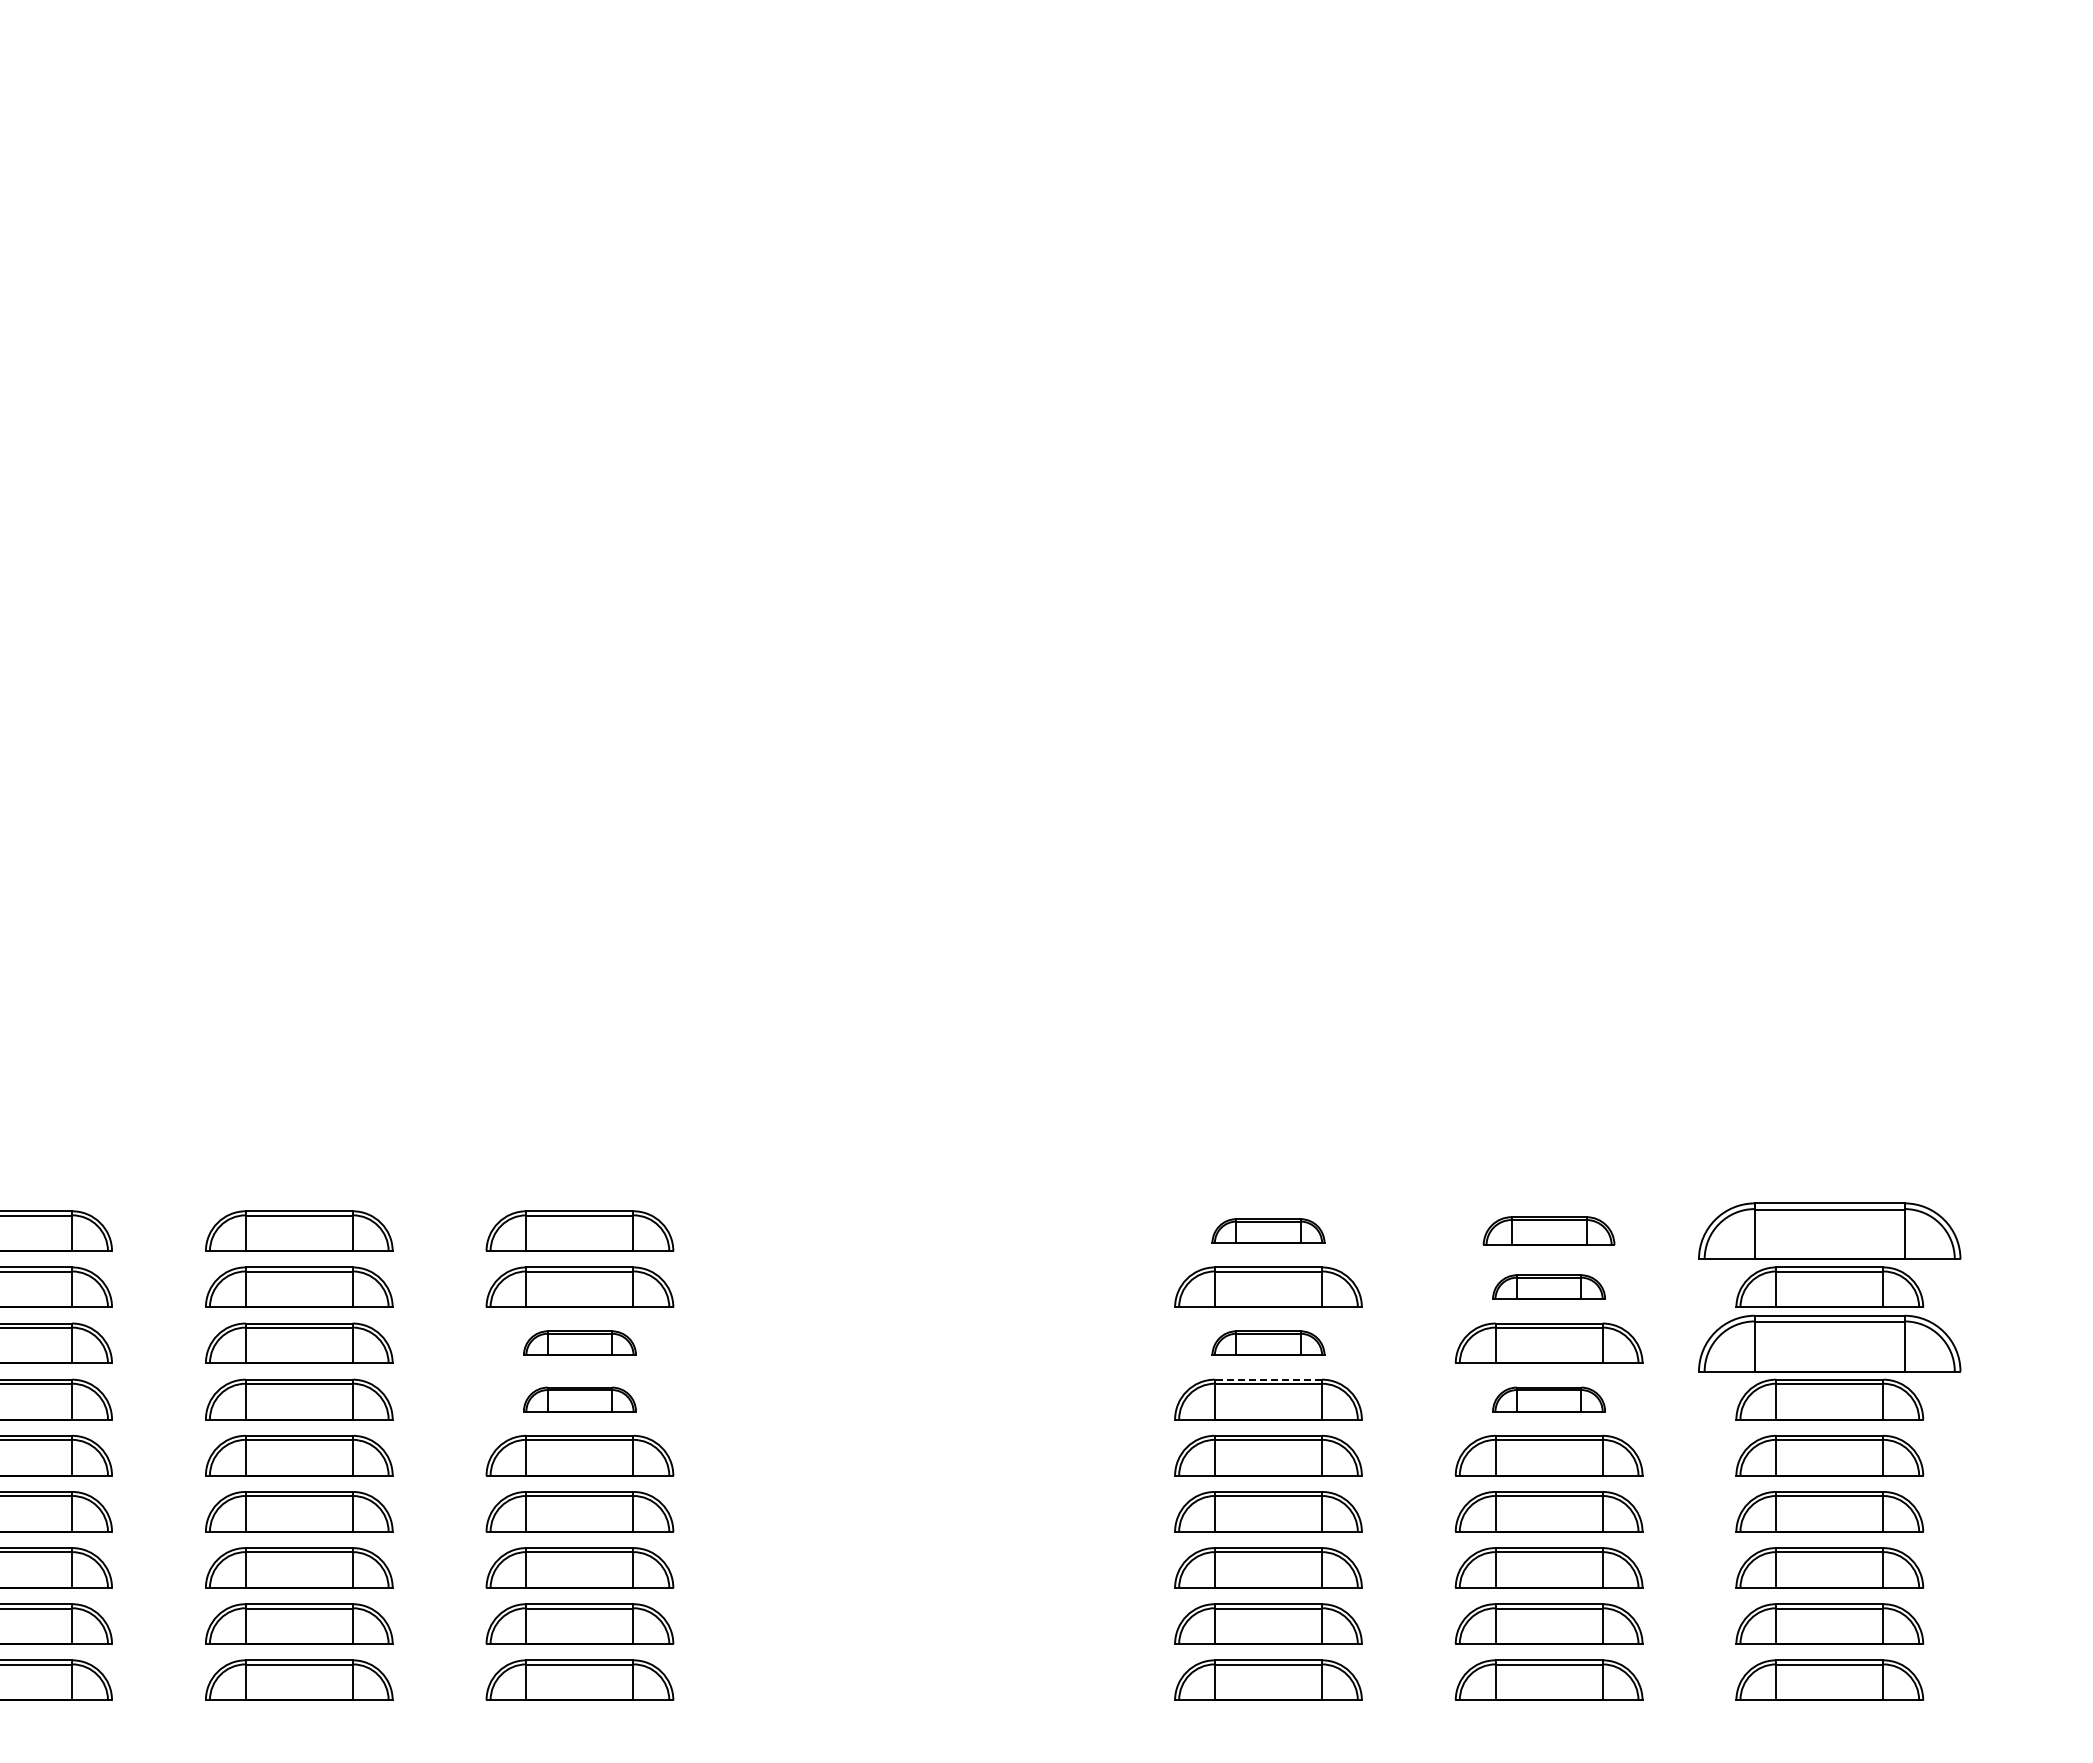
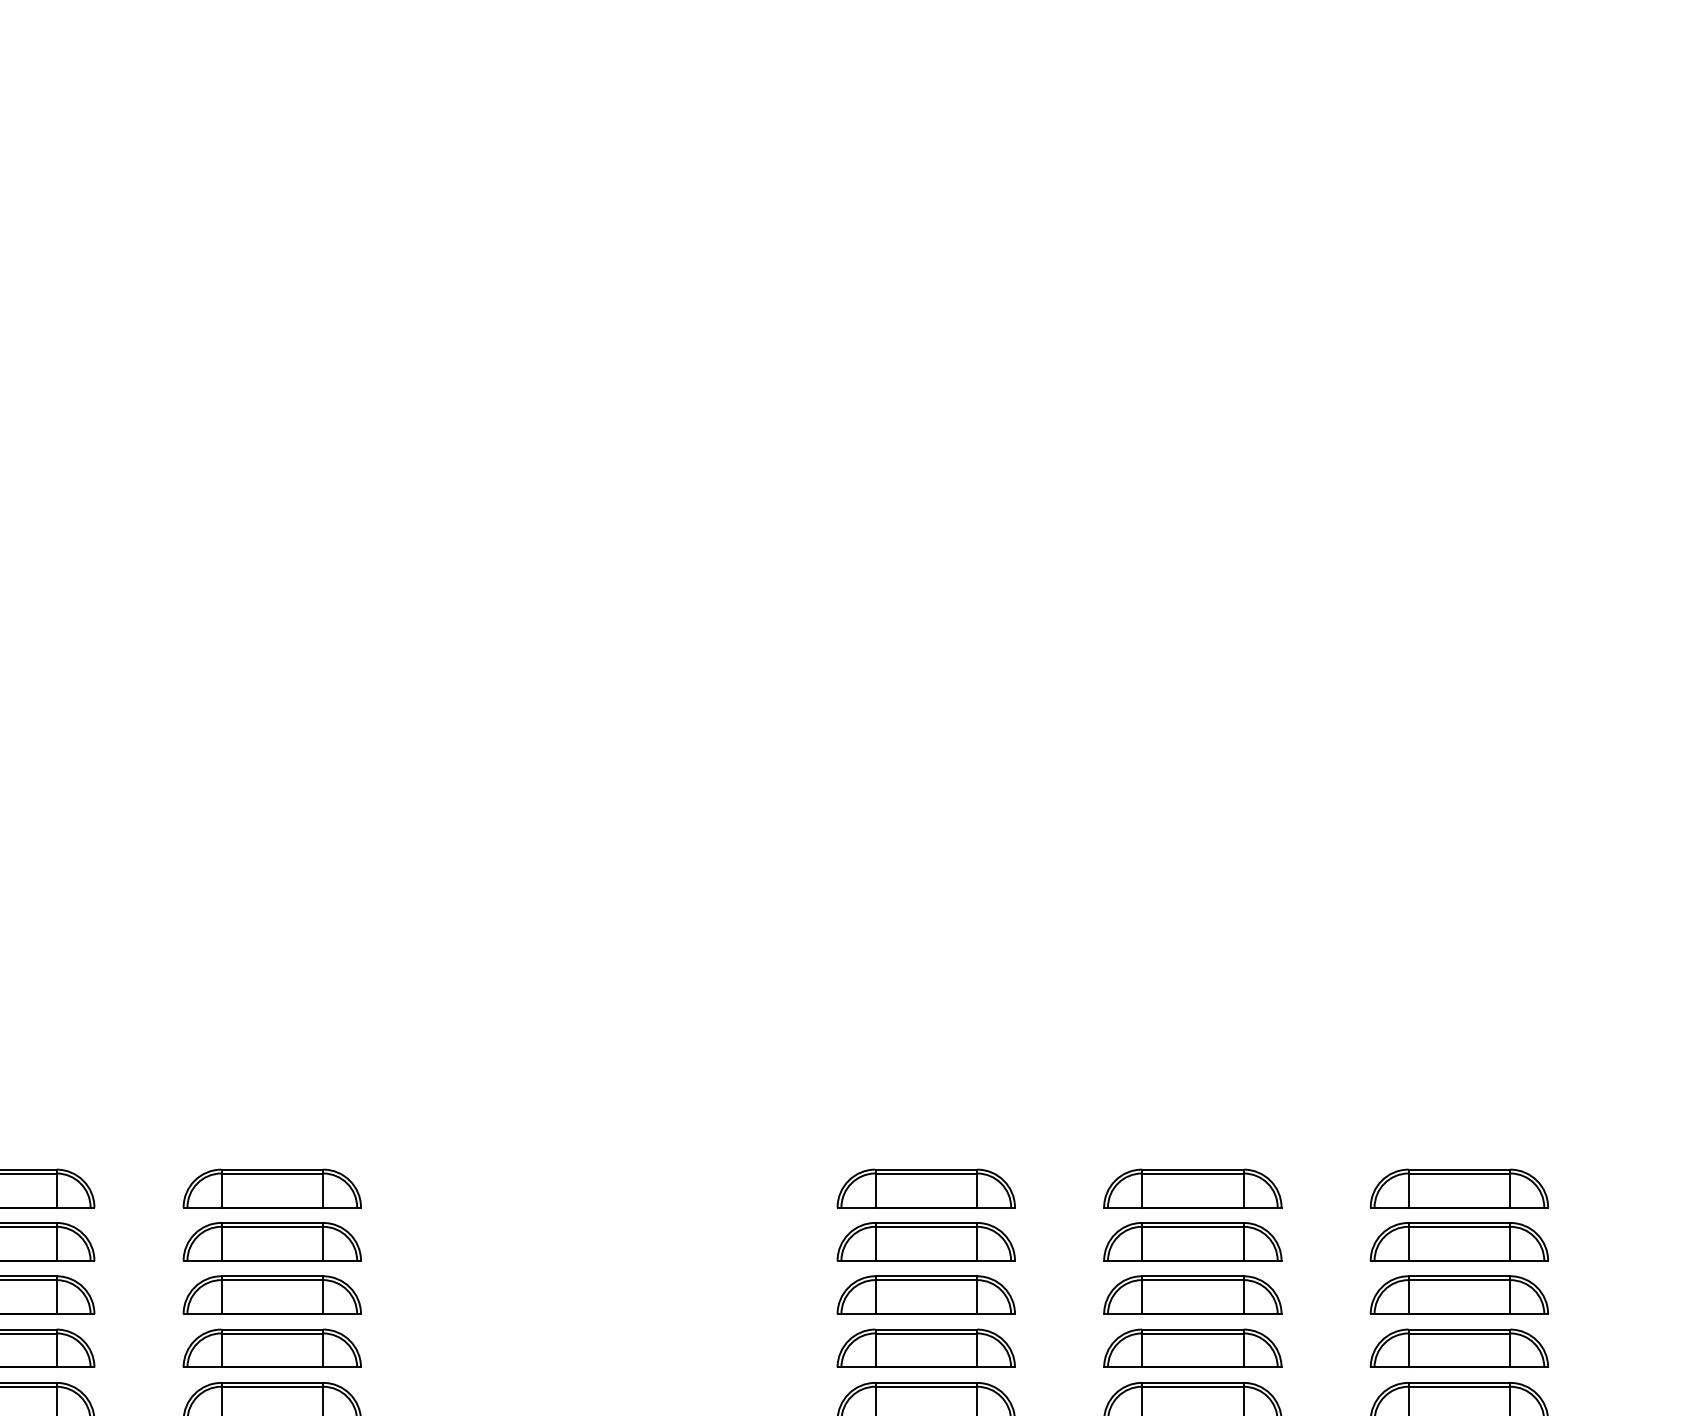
part: (1268, 1230) -> (926, 1187), size x1.67
part: (1548, 1230) -> (1192, 1187), size x1.43
part: (1829, 1230) -> (1459, 1187), size x0.71
part: (1548, 1286) -> (1192, 1241), size x1.67
part: (579, 1342) -> (271, 1294), size x1.67
part: (1268, 1342) -> (926, 1294), size x1.67
part: (1829, 1342) -> (1459, 1294), size x0.71
line: (1267, 1379) -> (925, 1329), dashed -> solid
part: (579, 1399) -> (271, 1348), size x1.67
part: (1548, 1399) -> (1192, 1348), size x1.67

